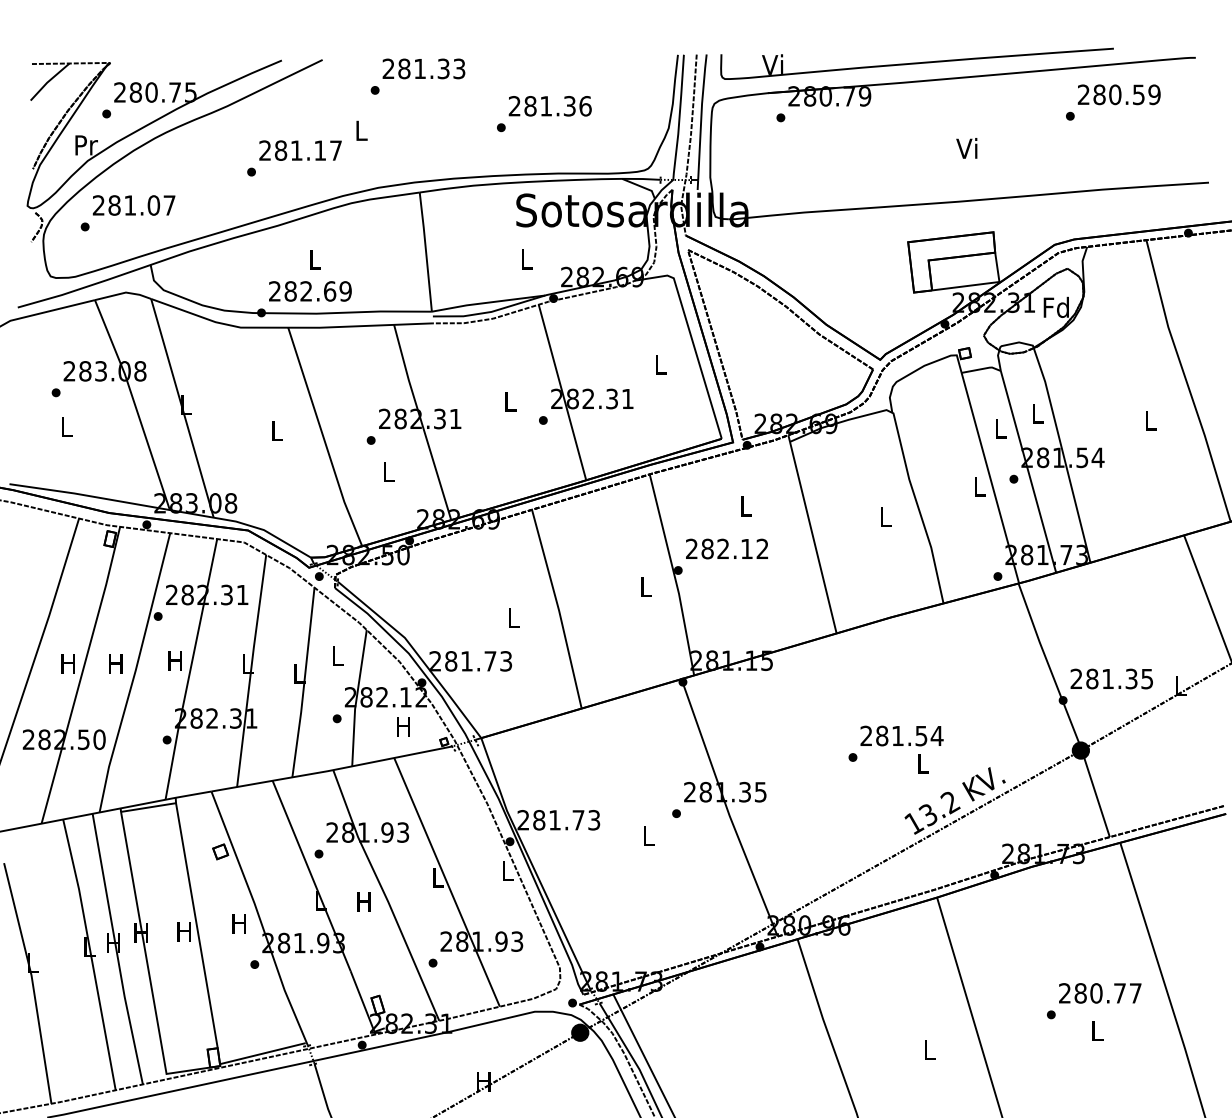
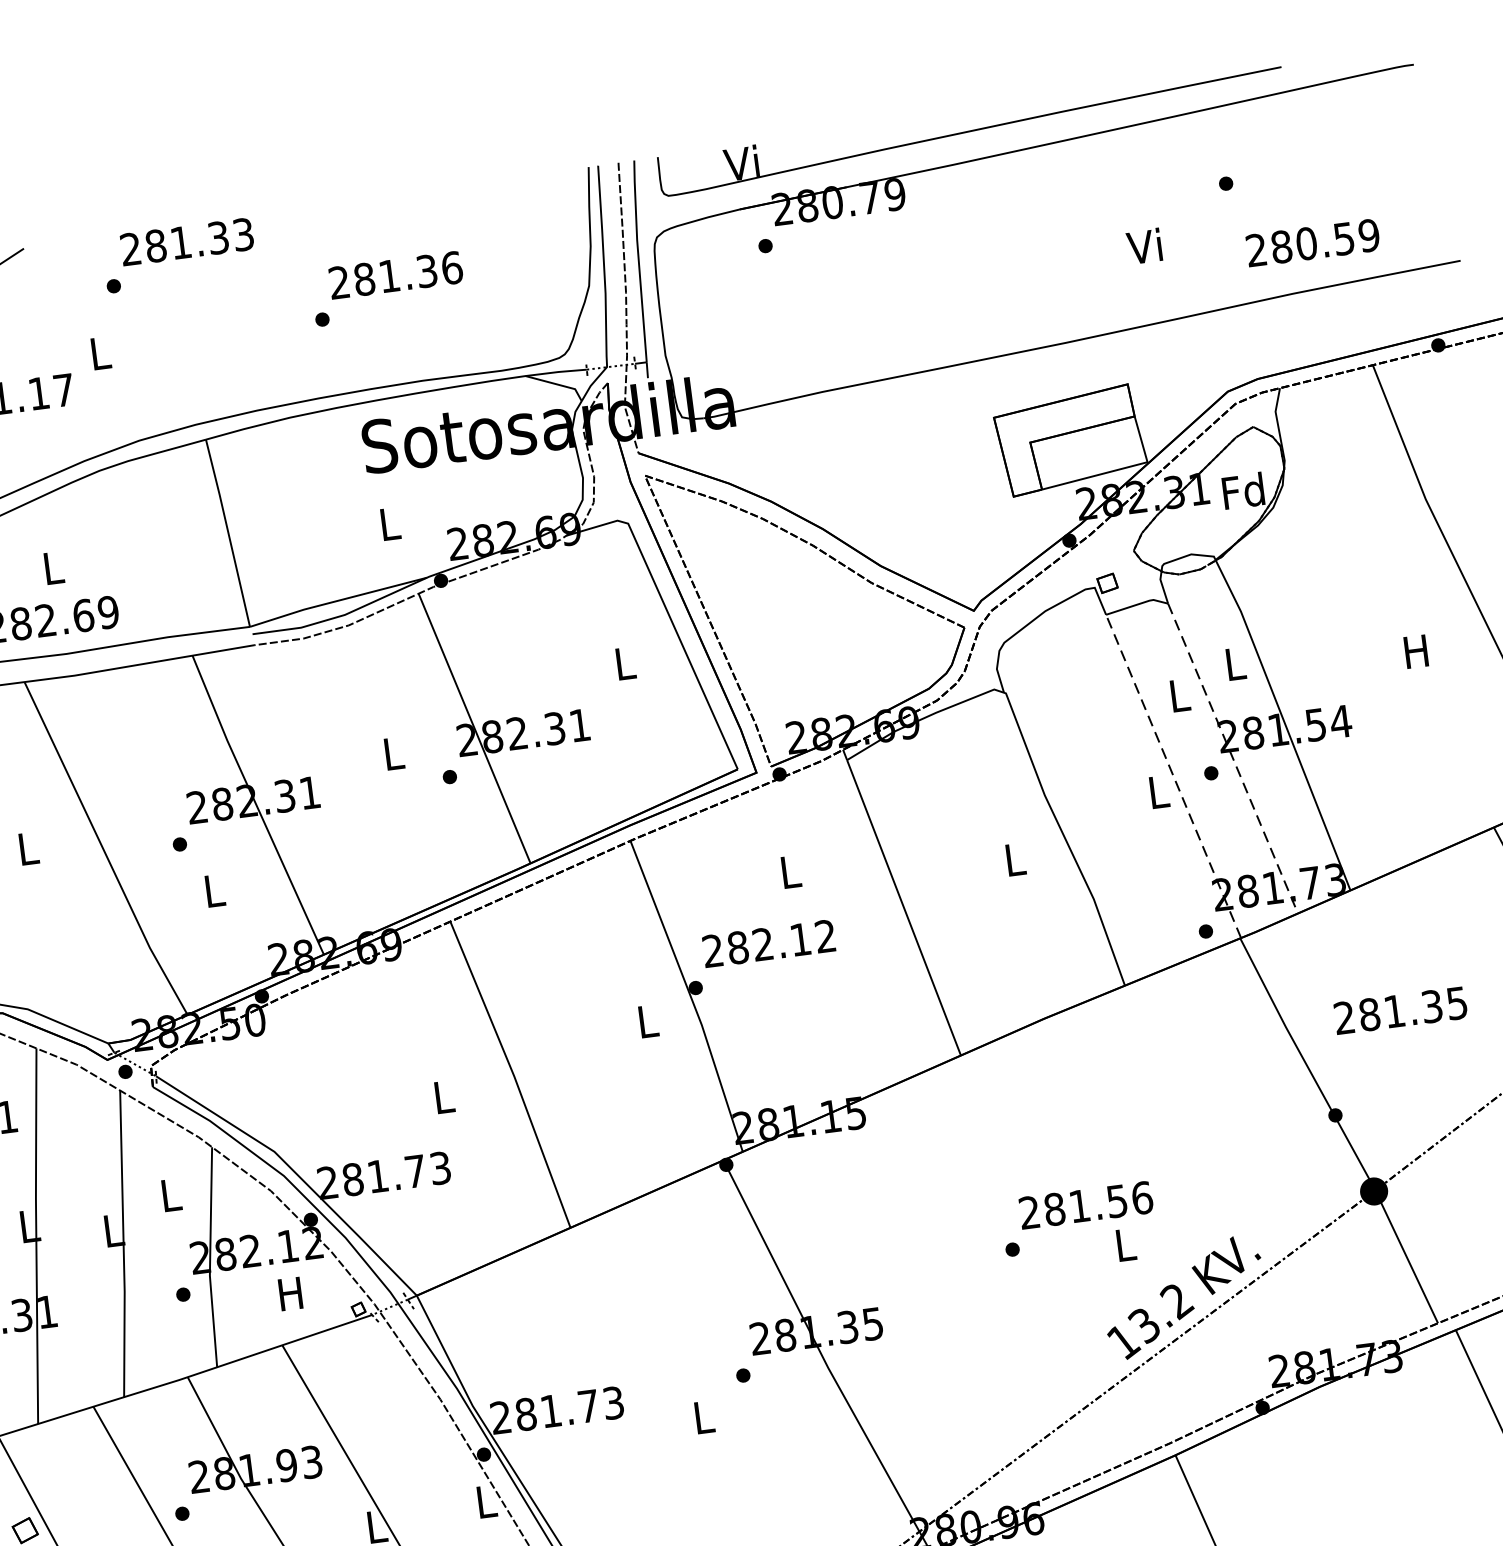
text: (1118, 94) -> (1311, 242), moved
text: (966, 148) -> (1143, 246), moved
text: (1149, 420) -> (1415, 651), L -> H
line: (1028, 471) -> (1232, 757), solid -> dashed
line: (990, 477) -> (1173, 775), solid -> dashed
text: (1111, 678) -> (1400, 1009), moved
text: (936, 735) -> (1141, 1197), 281.54 -> 281.56

